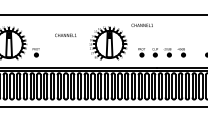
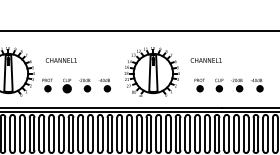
text: (141, 24) -> (205, 59), moved
text: (65, 34) -> (60, 59), moved
part: (63, 53) -> (86, 86), added

